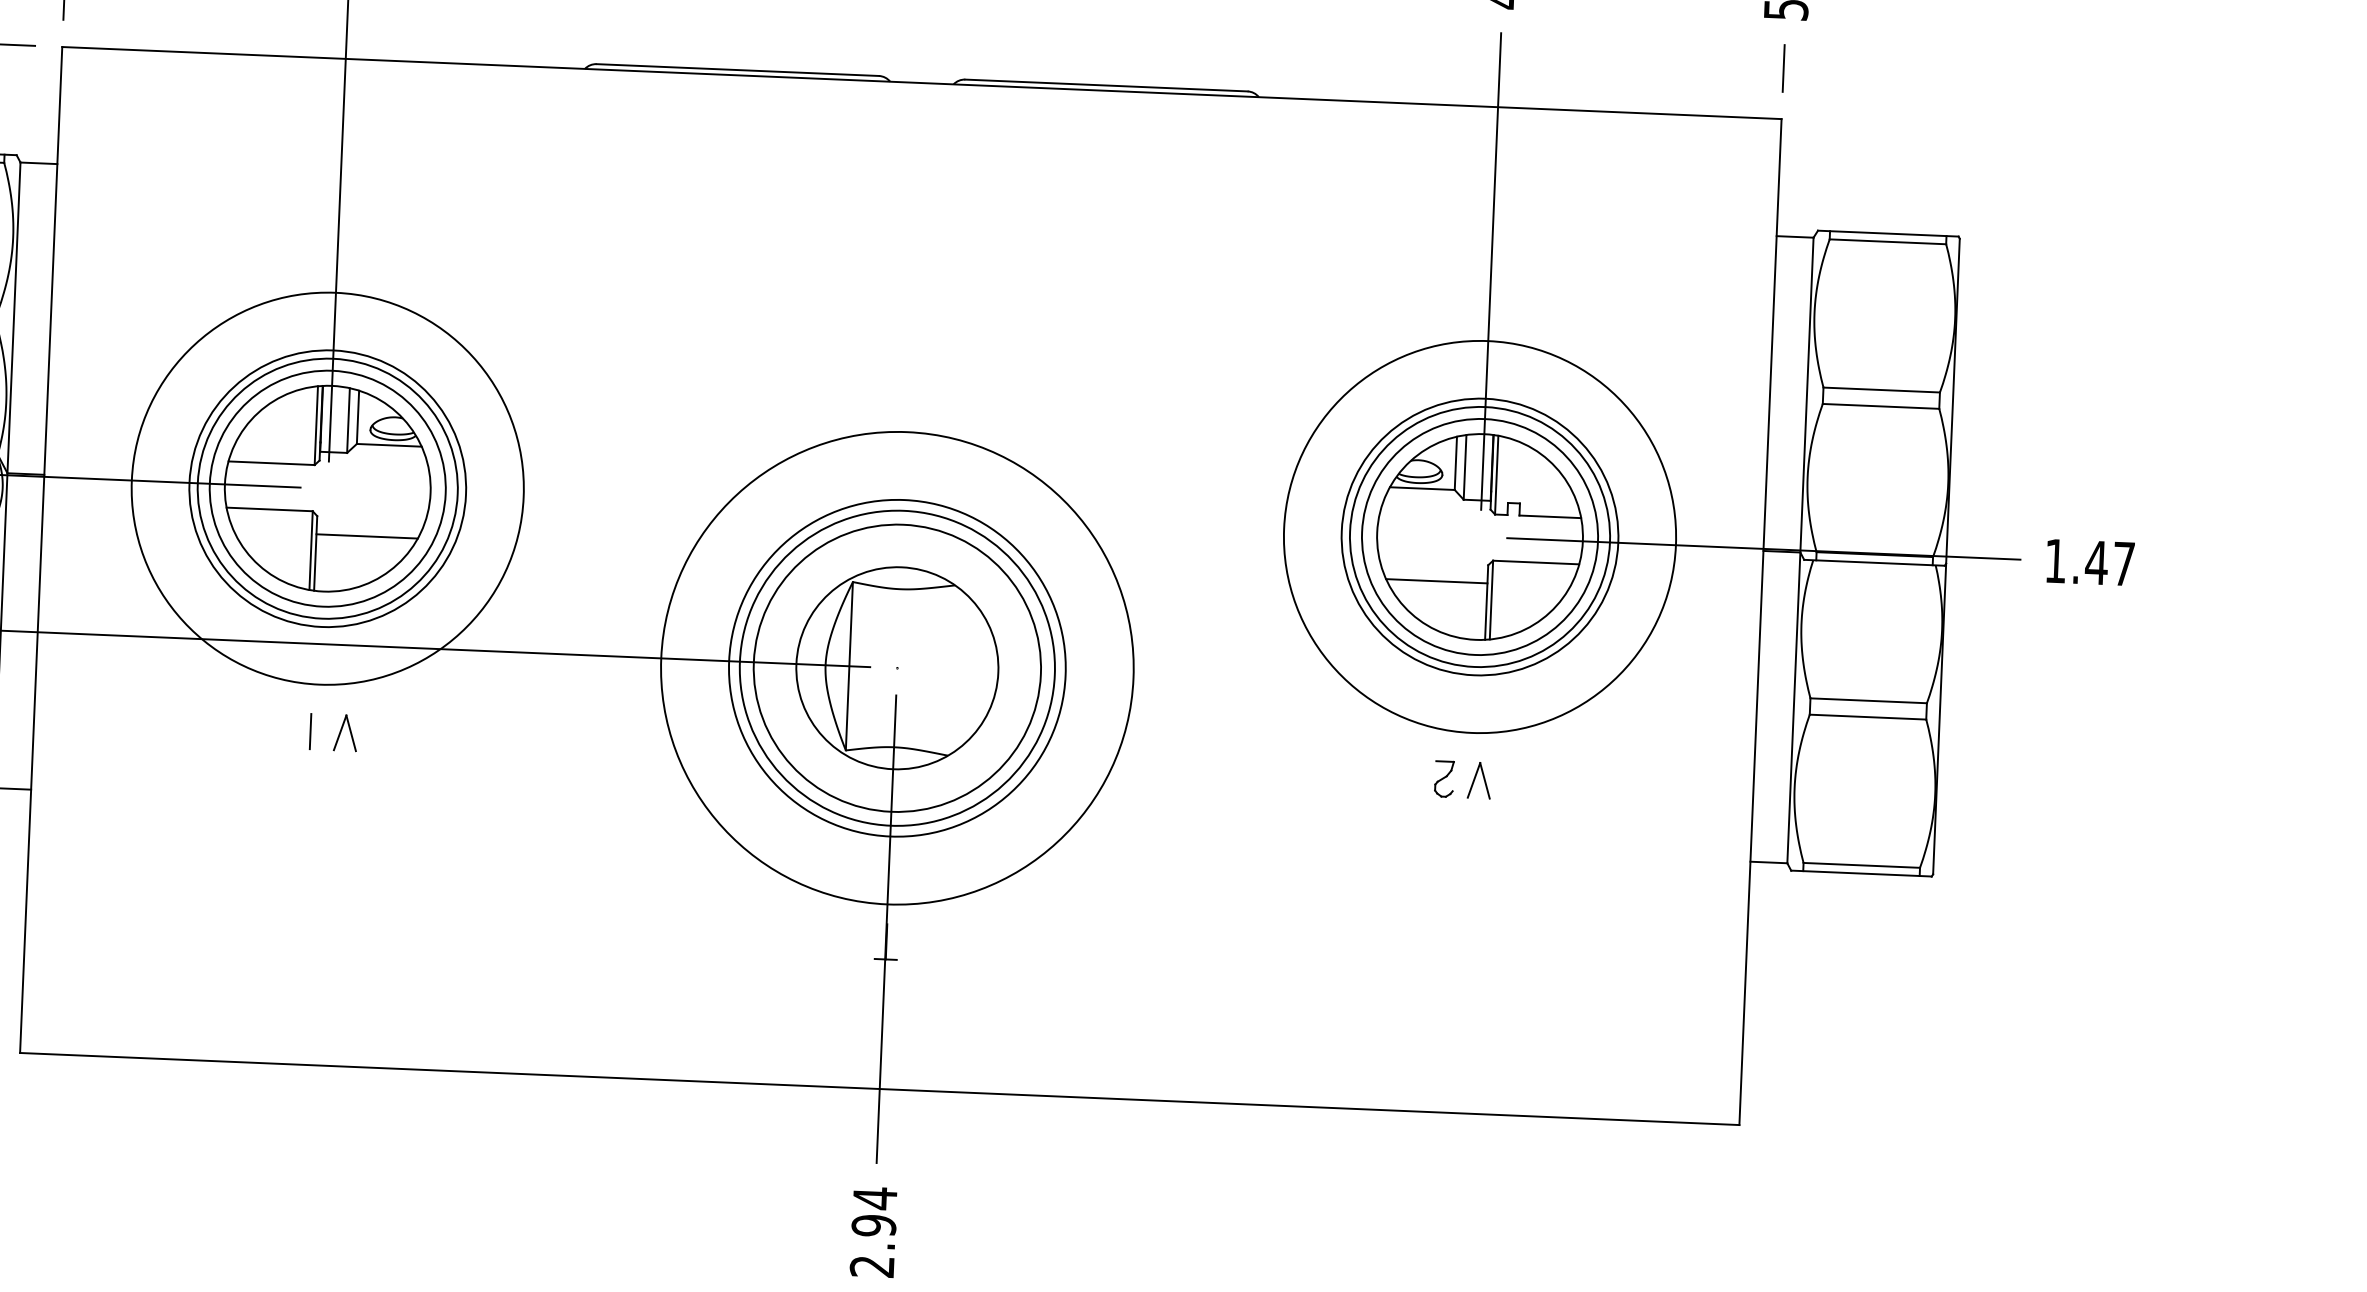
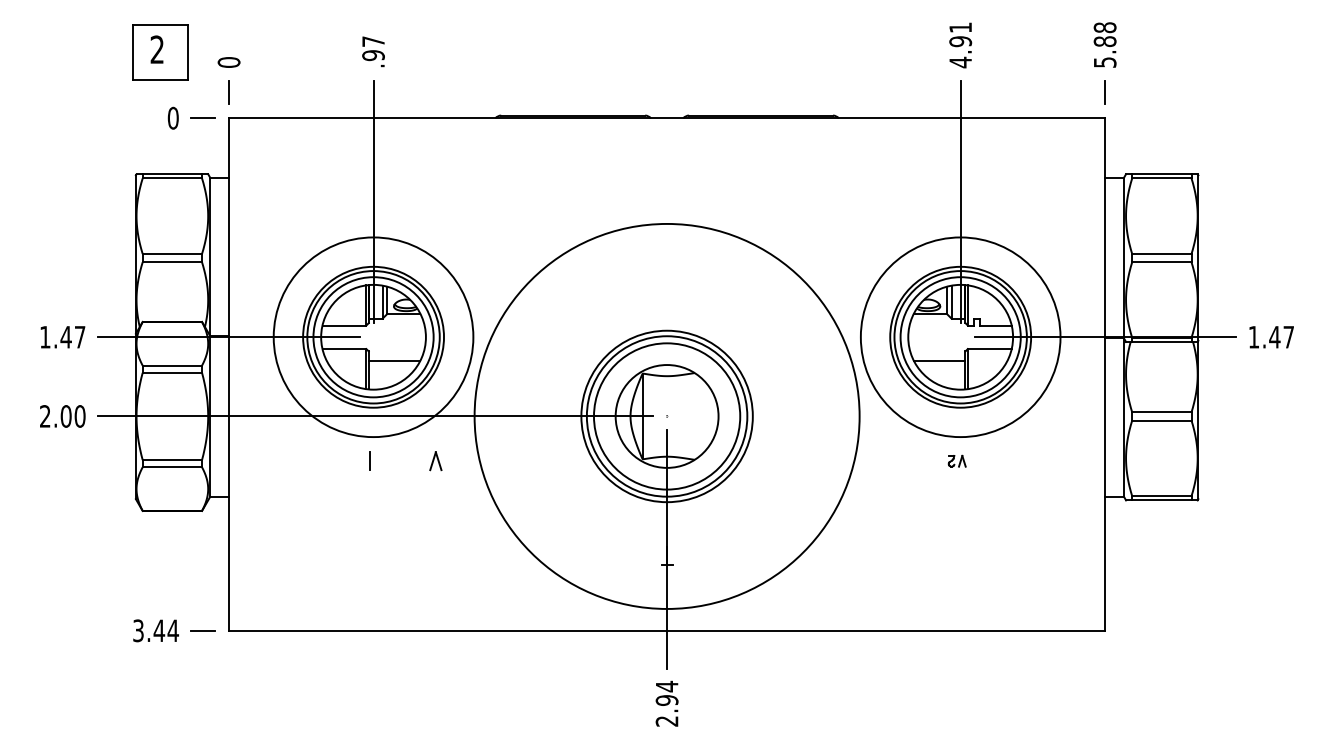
circle: (896, 668) -> (666, 416), size x1.6
part: (344, 733) -> (435, 461), moved
part: (1463, 780) -> (957, 461), size x0.6

